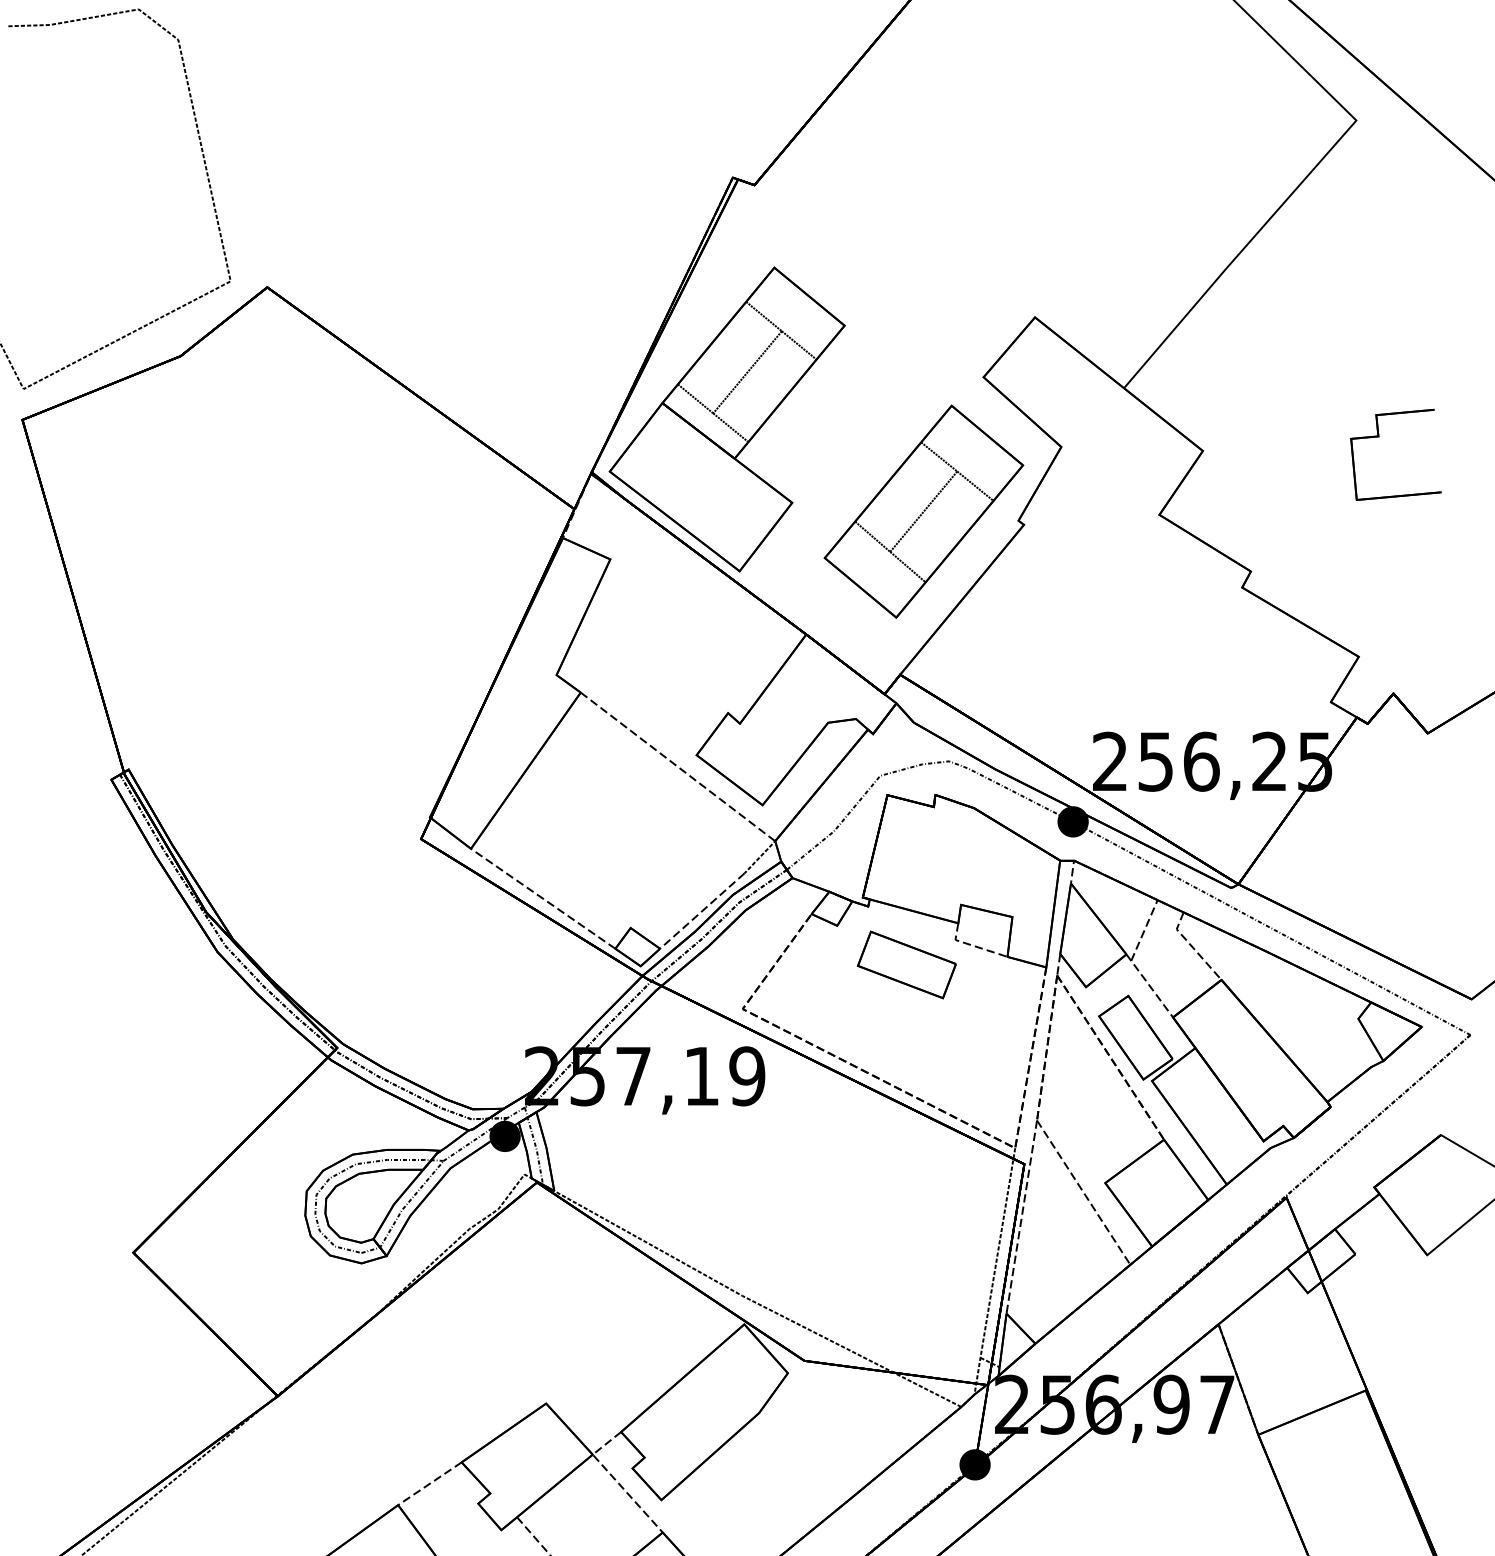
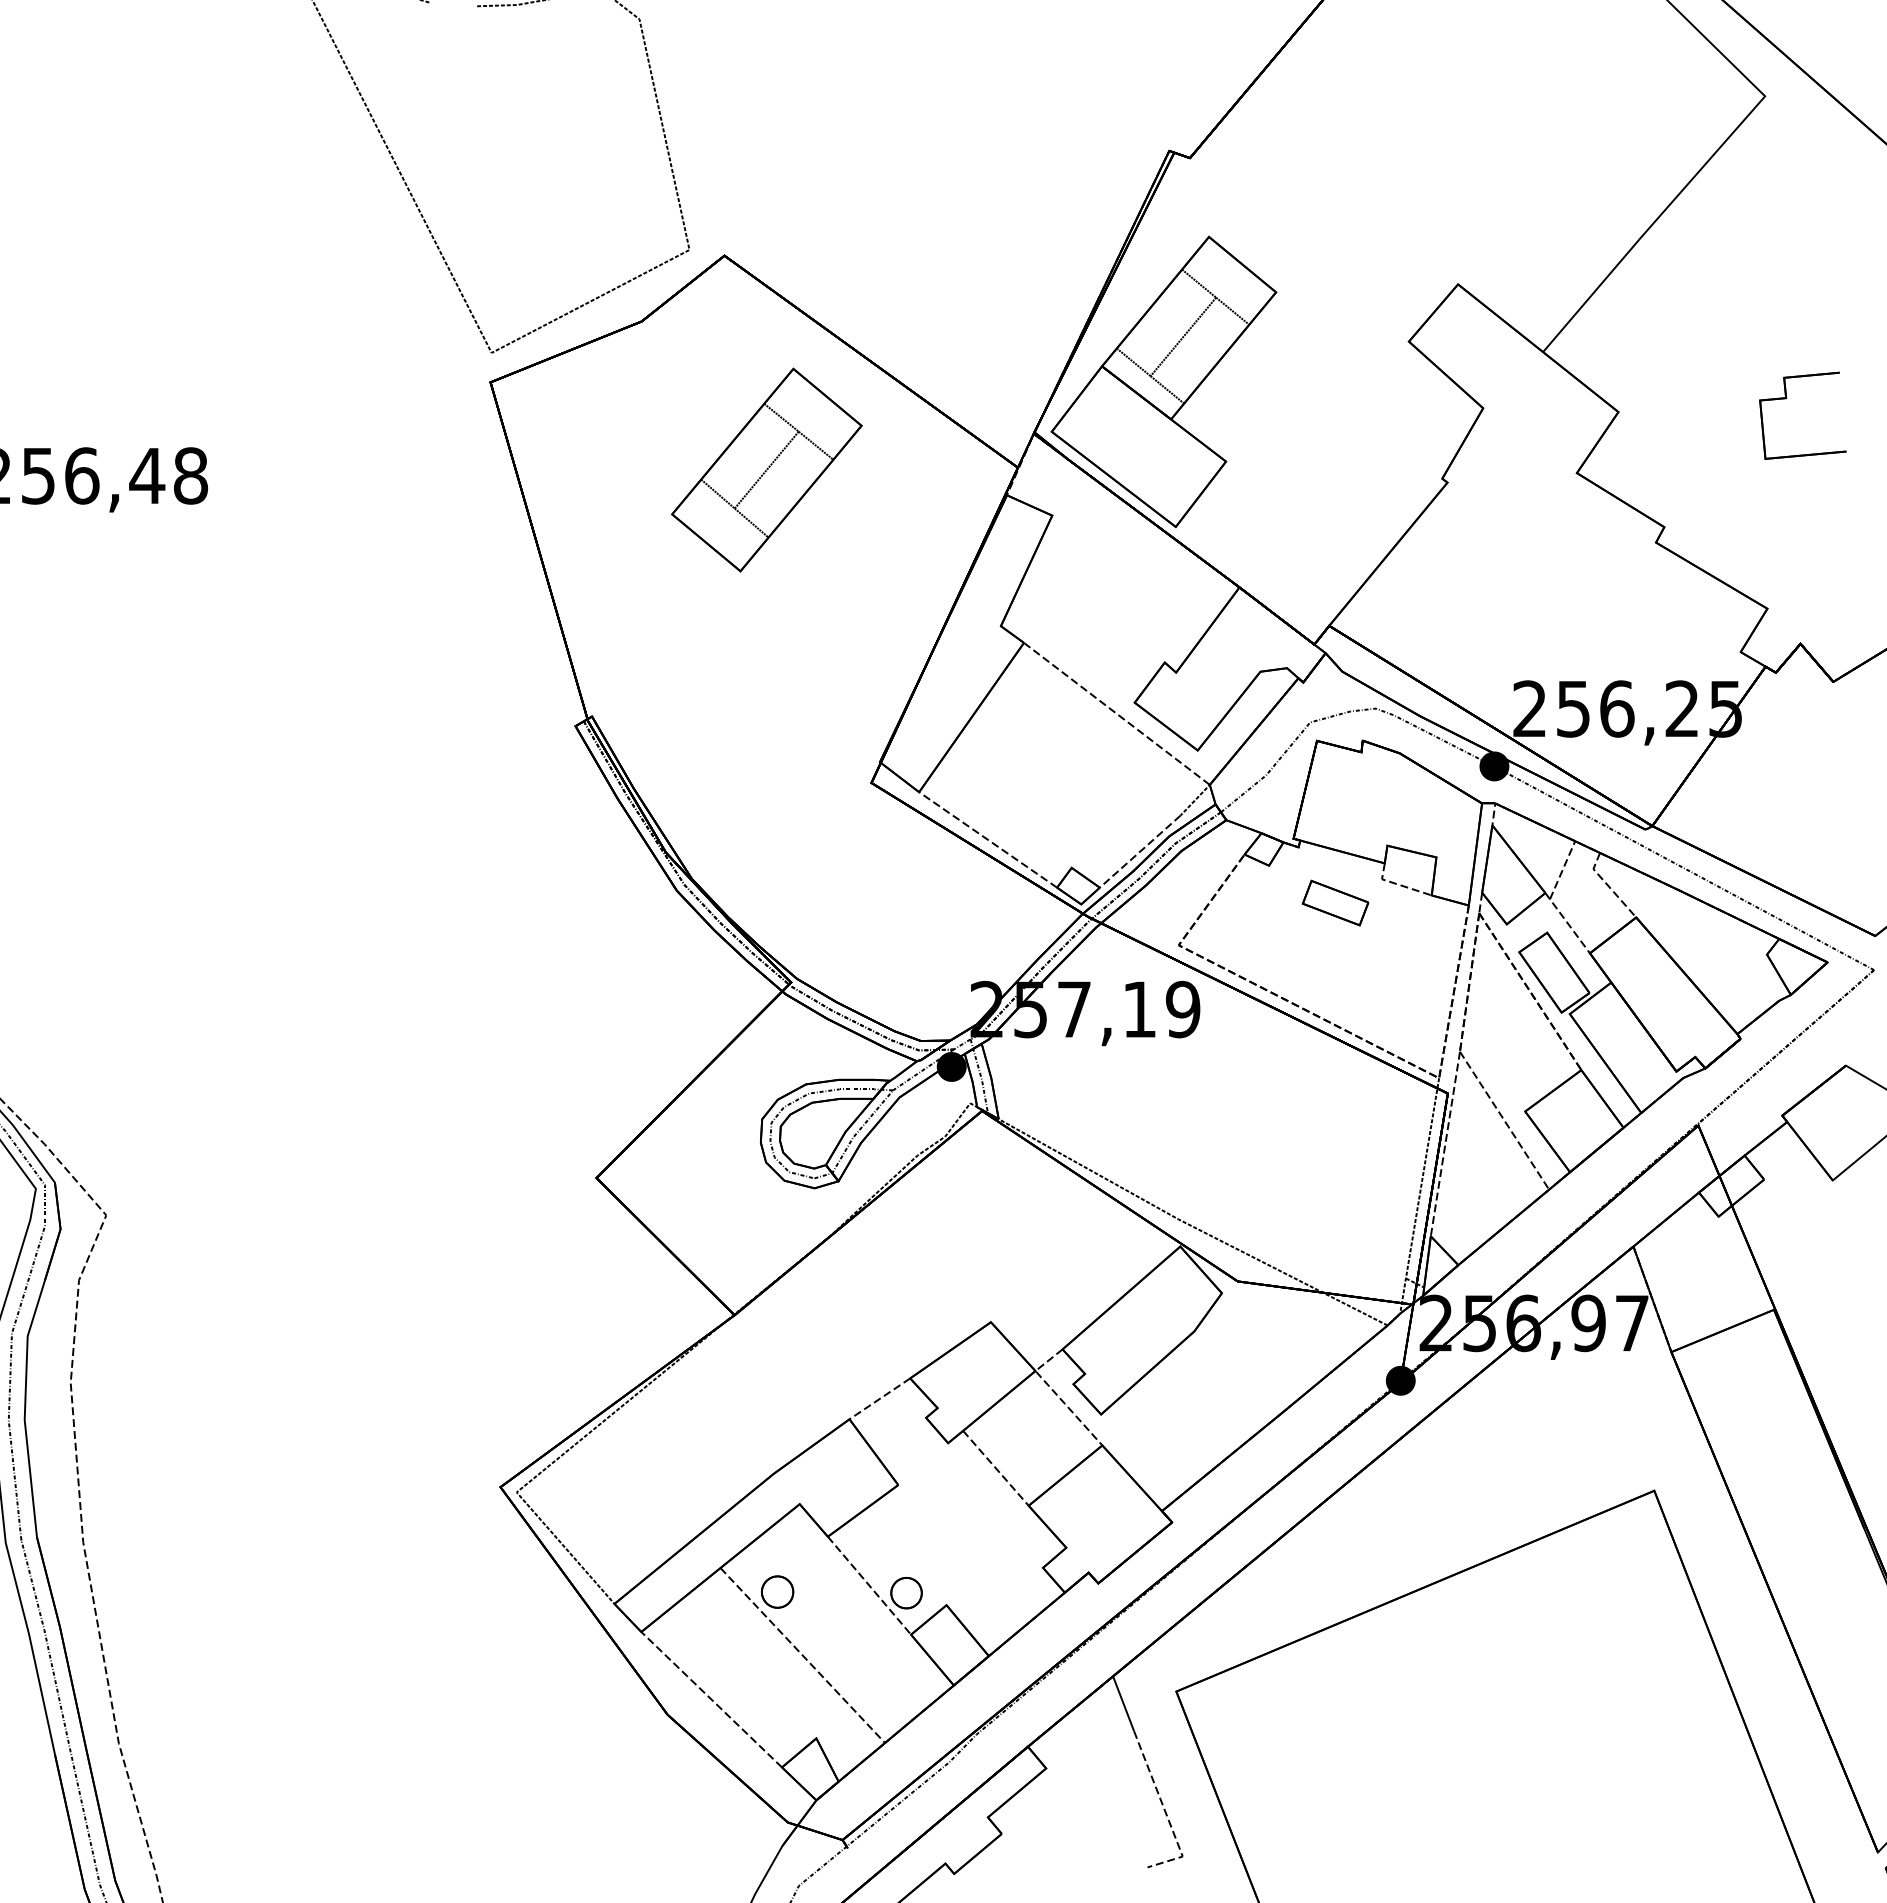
part: (923, 511) -> (766, 469), moved
part: (906, 964) -> (1335, 902), size x0.7

